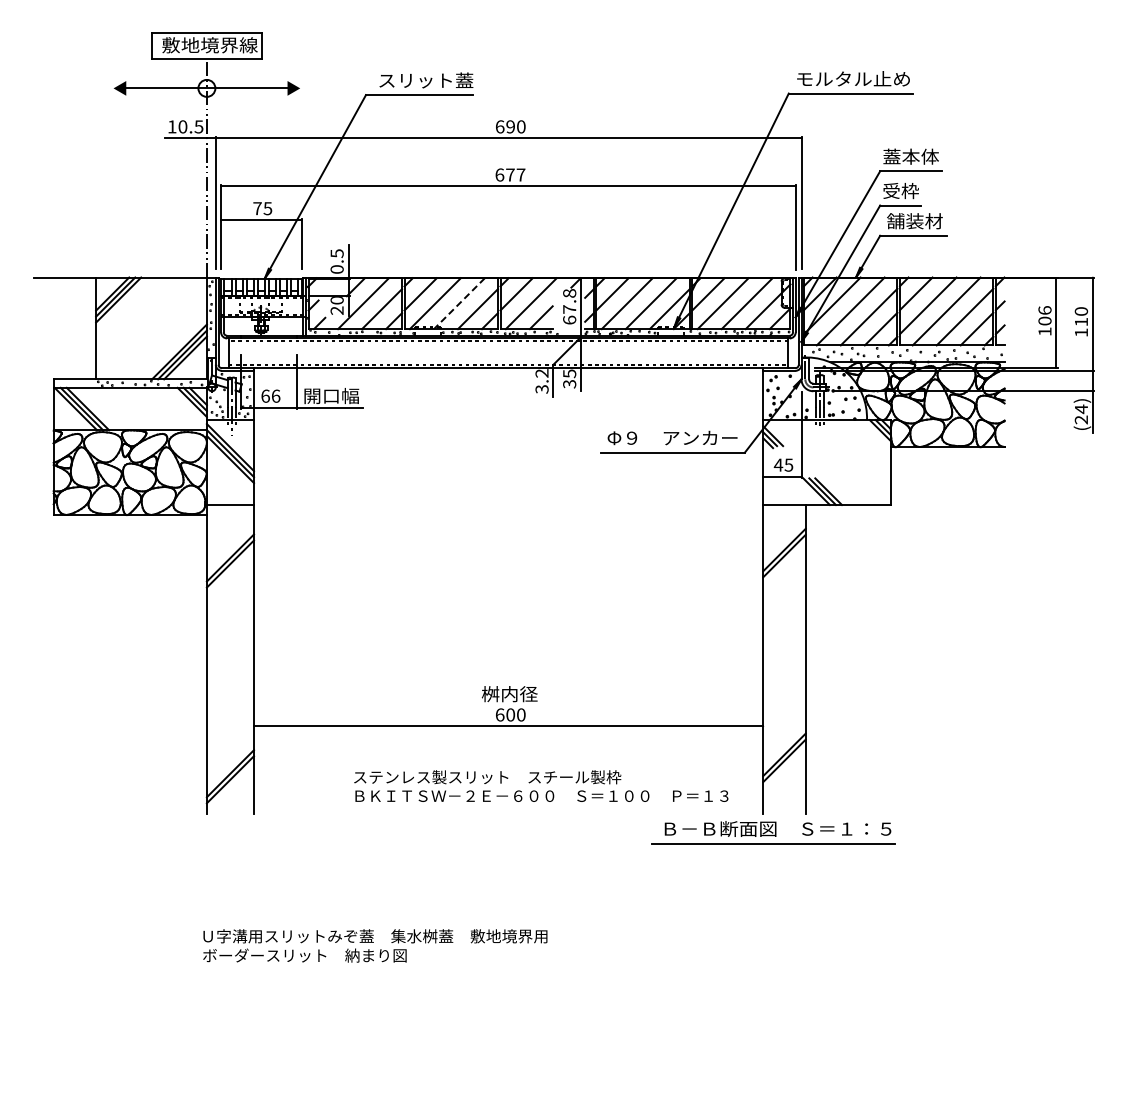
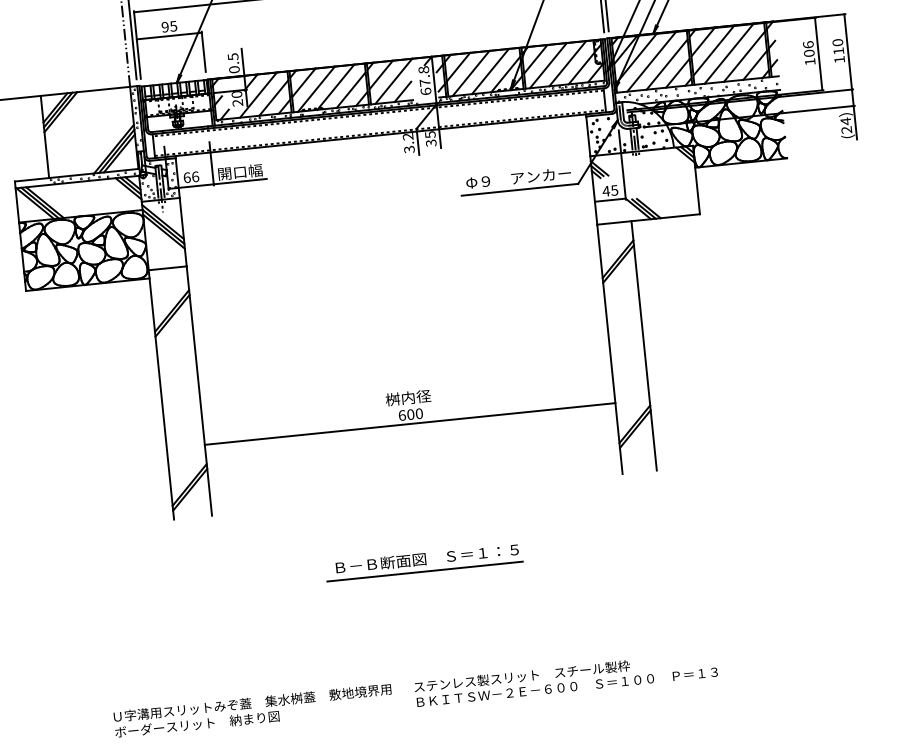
text: (257, 208) -> (165, 27), 75 -> 95
line: (459, 304) -> (335, 87), dashed -> solid
text: (541, 785) -> (566, 678), moved
part: (773, 832) -> (423, 561), moved
text: (375, 945) -> (253, 710), moved

